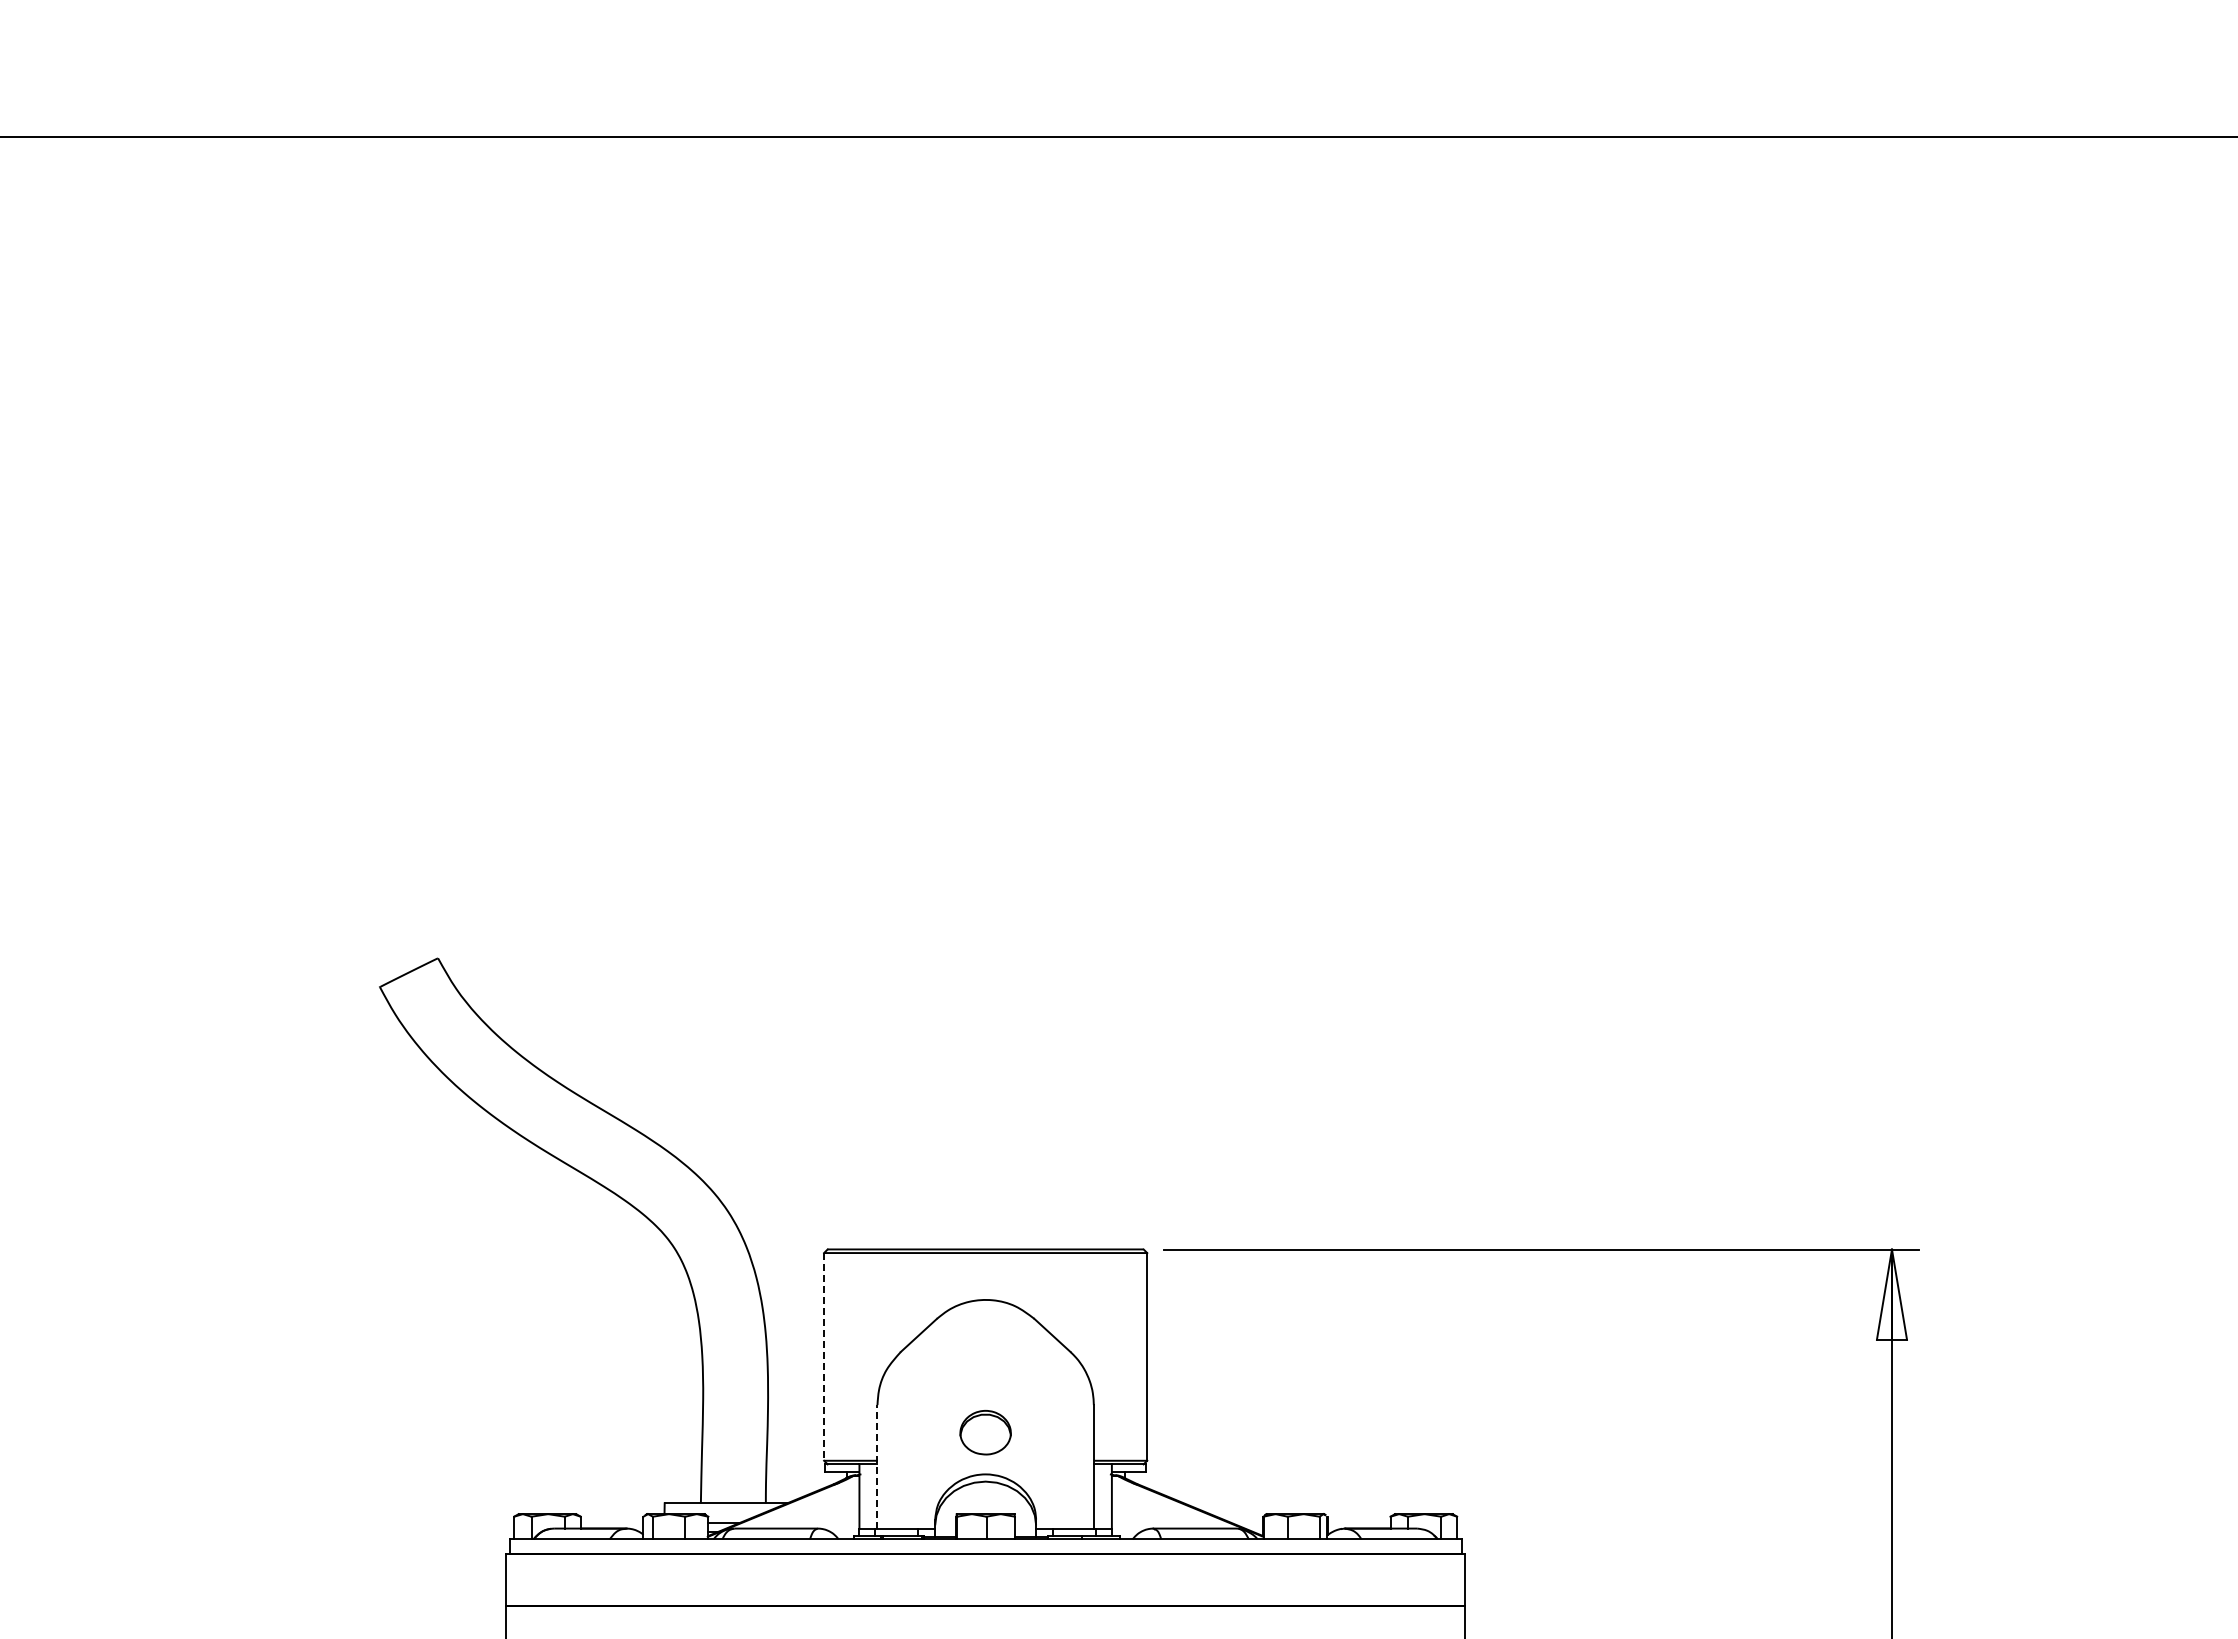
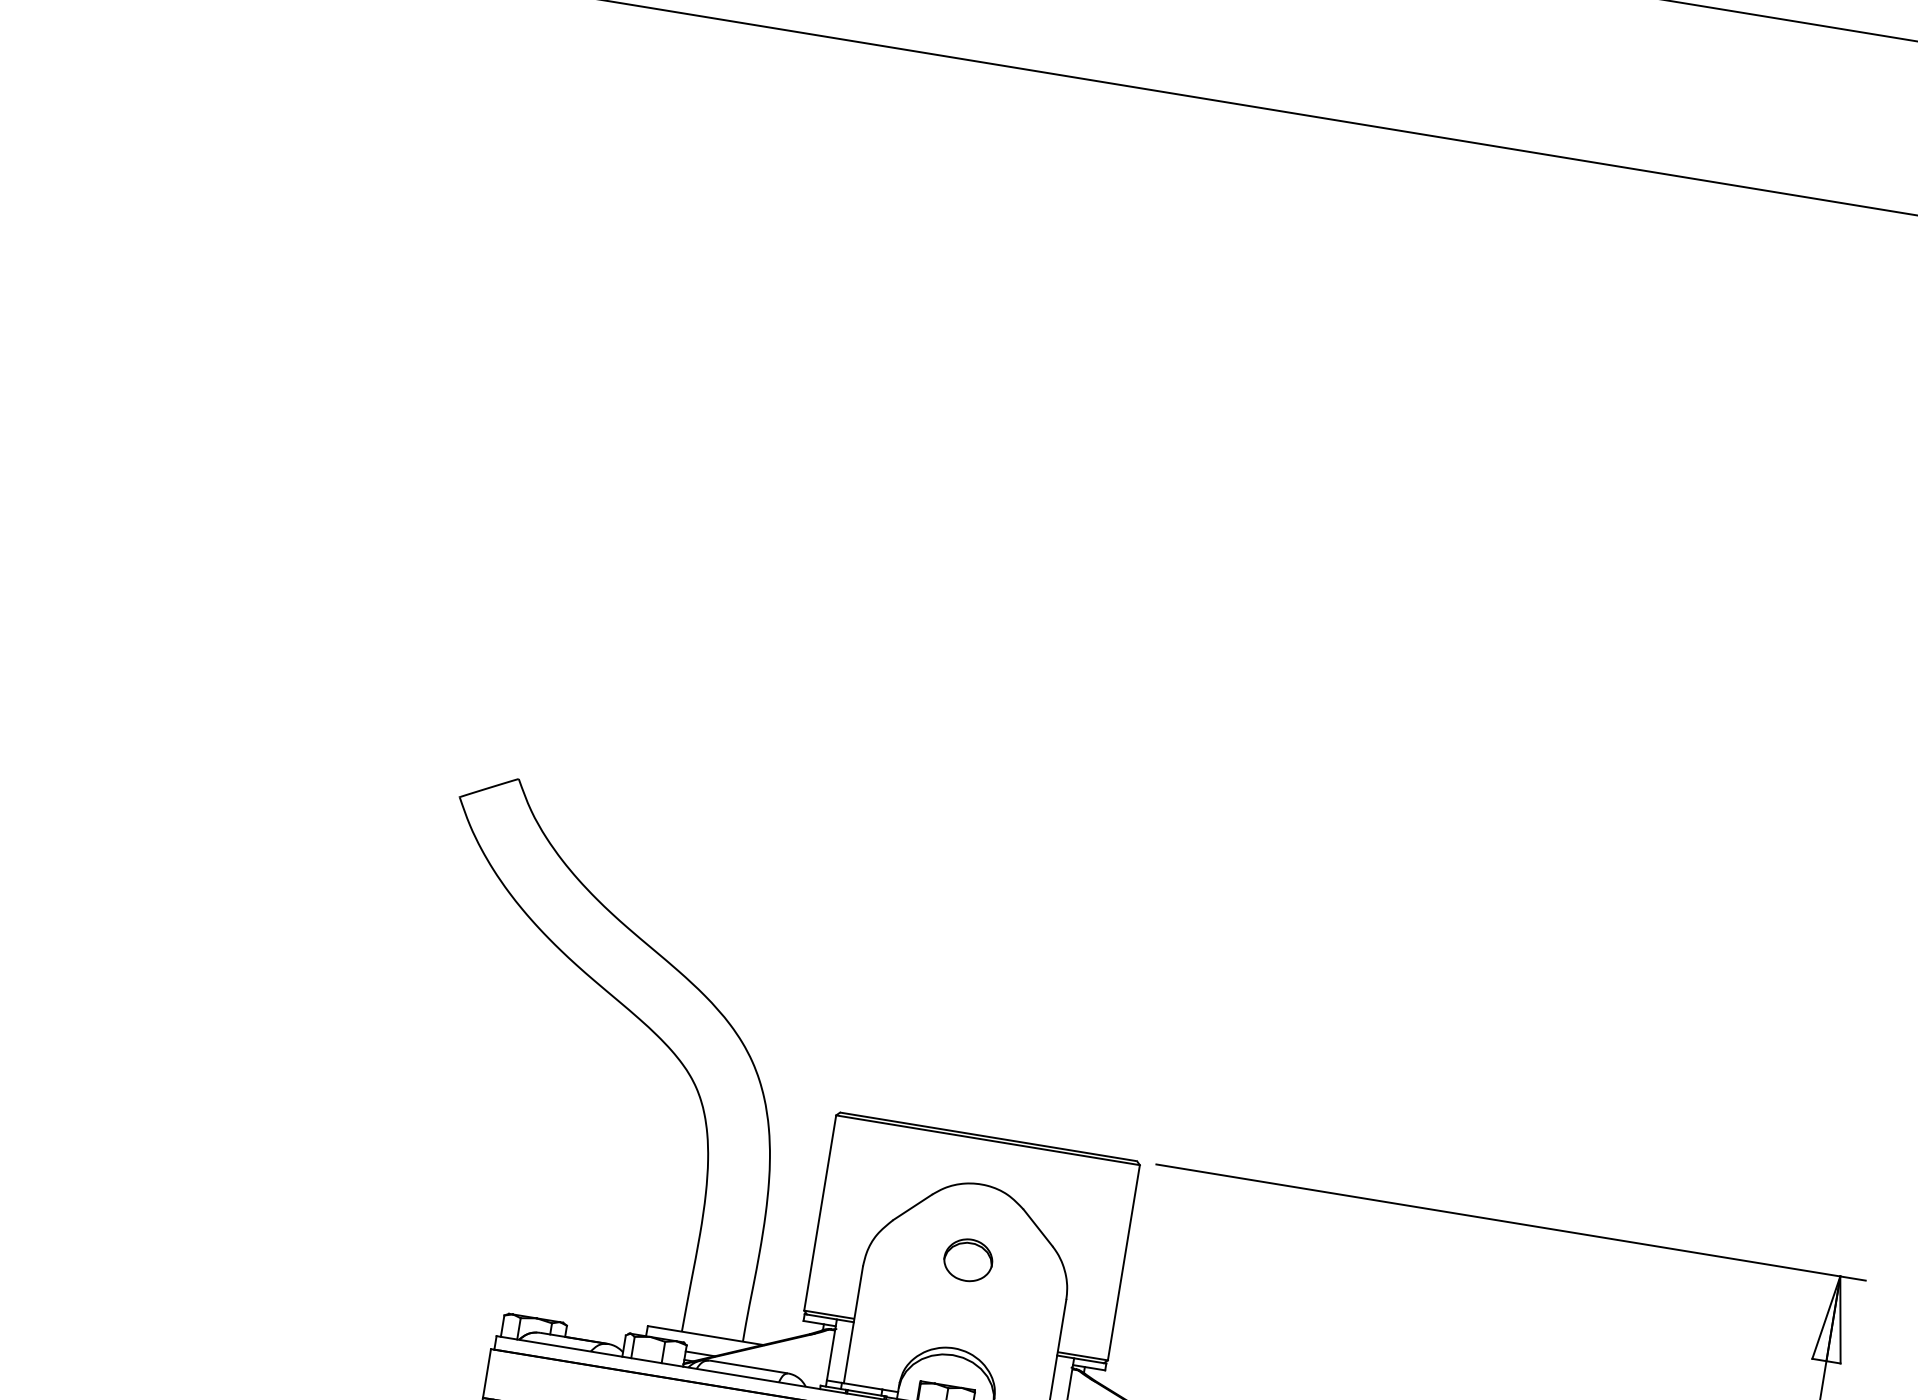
line: (824, 1356) -> (820, 1212), dashed -> solid
part: (985, 1432) -> (968, 1260), moved
line: (877, 1466) -> (853, 1324), dashed -> solid

